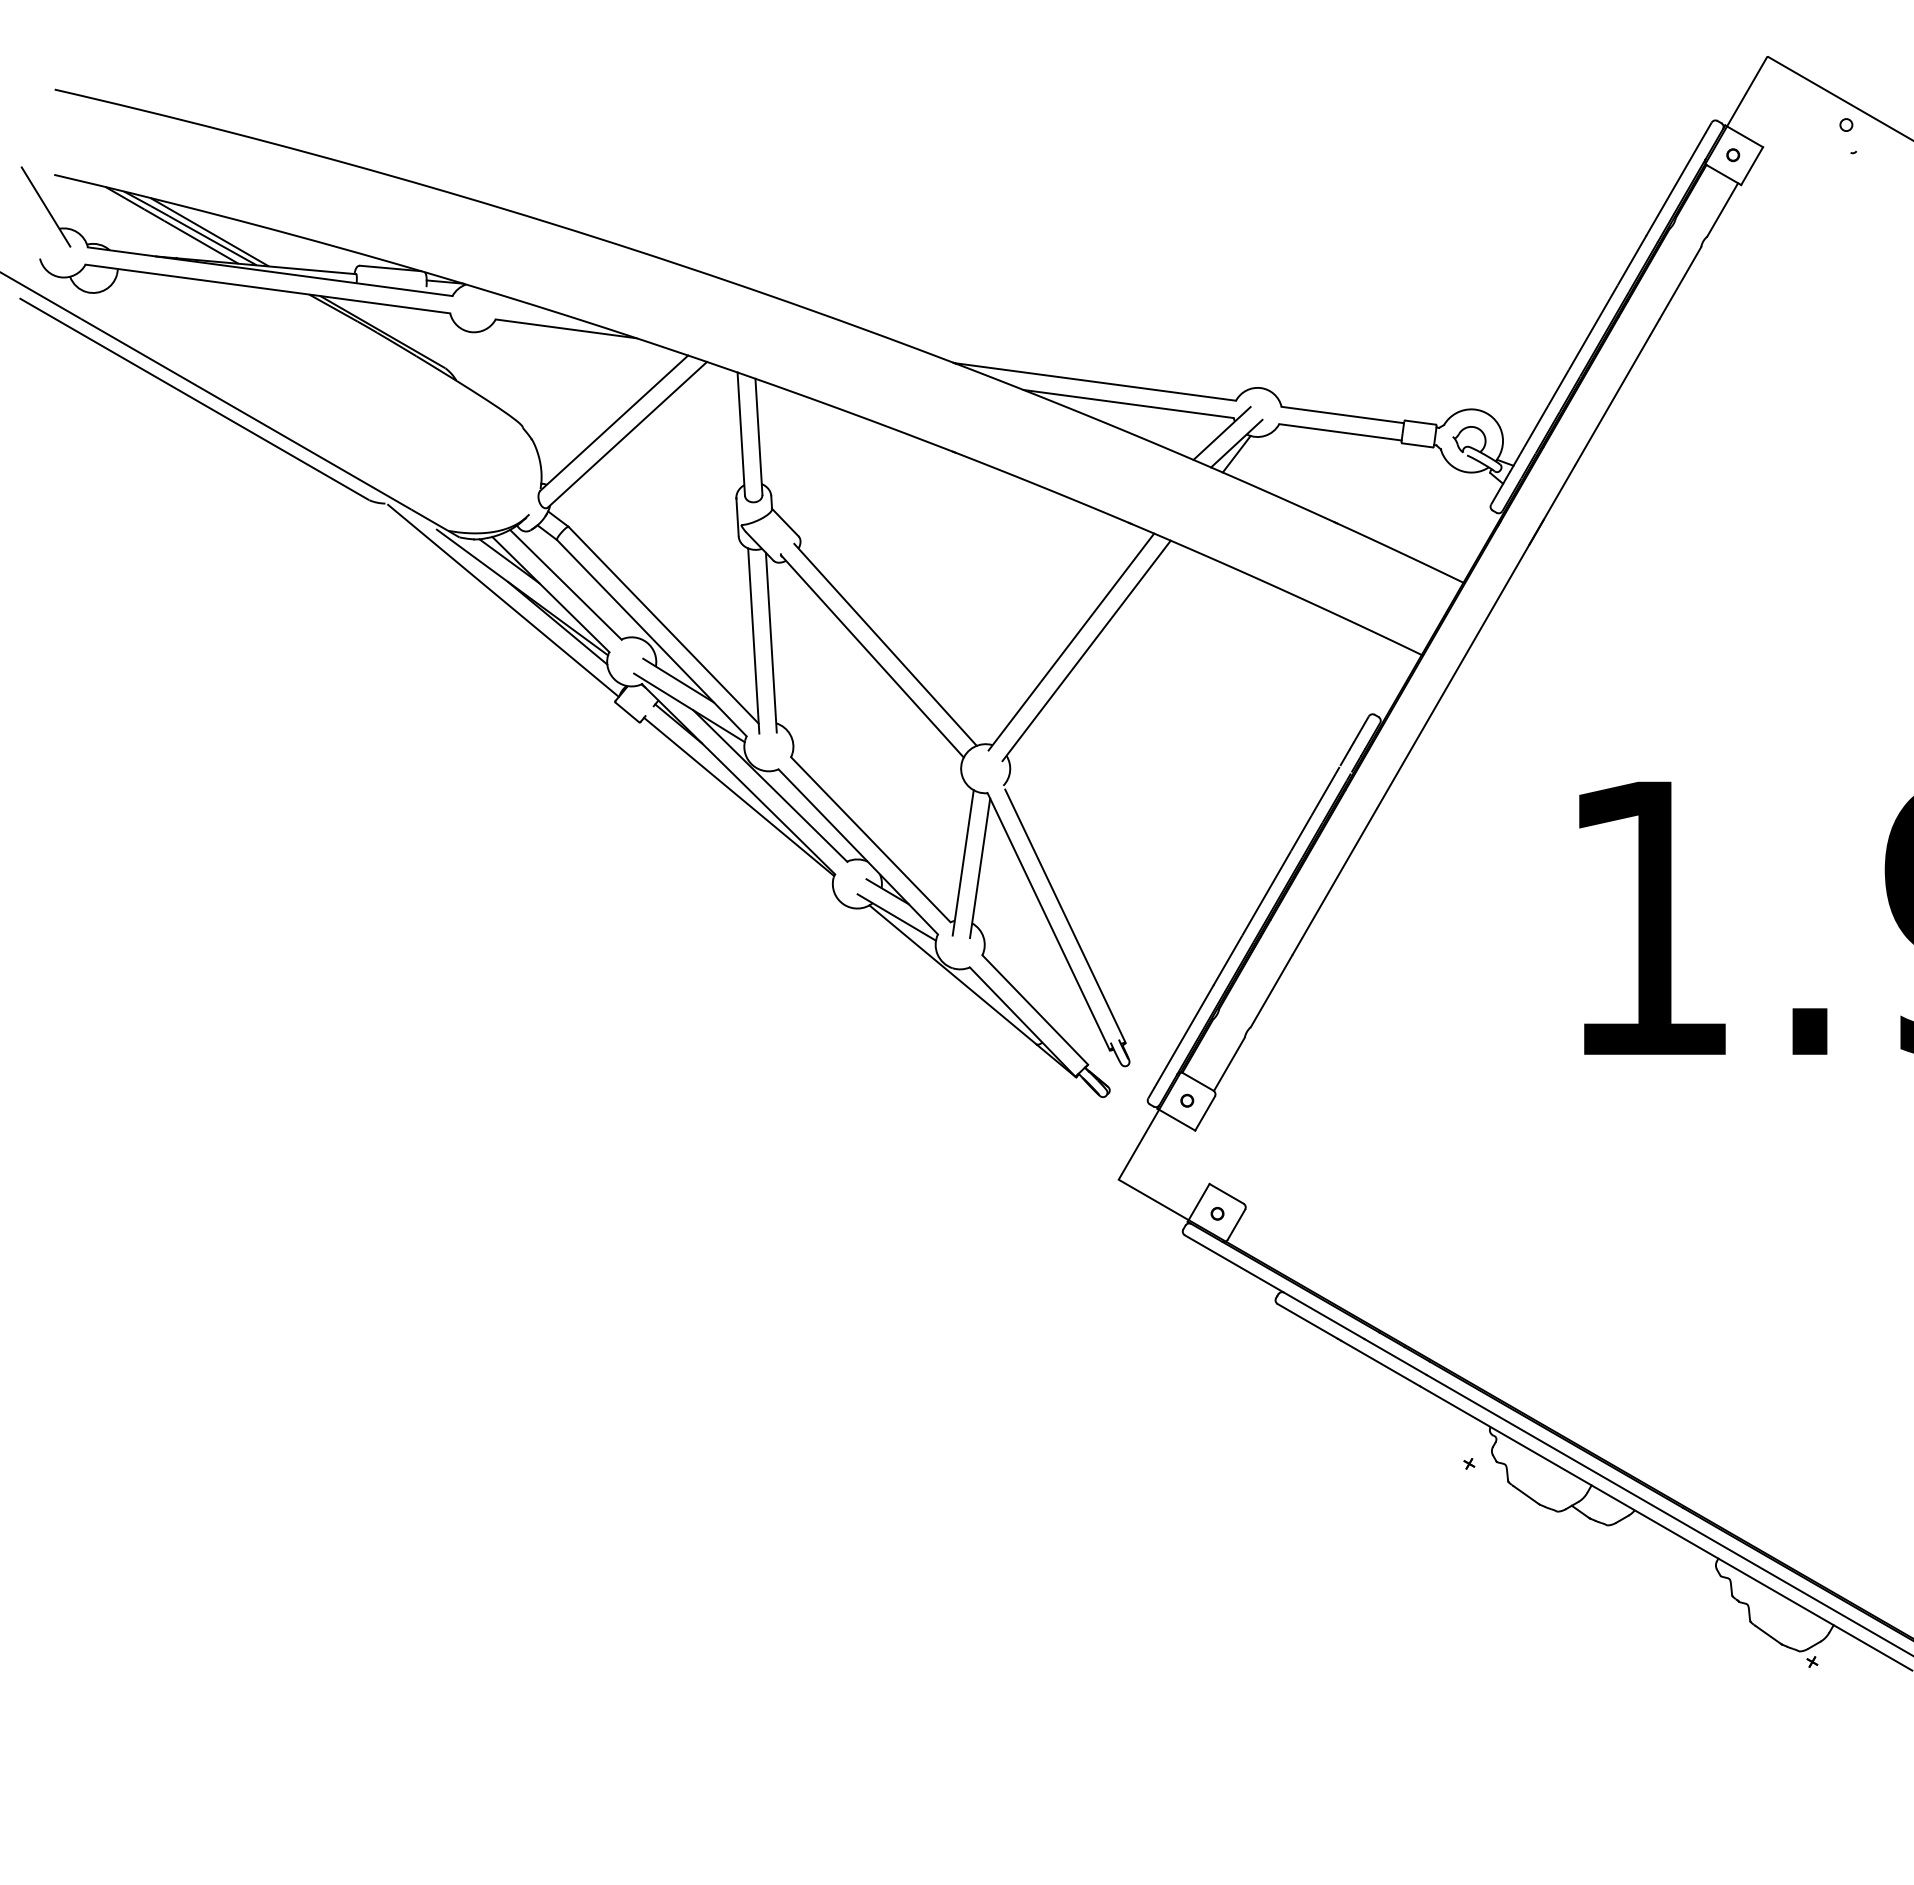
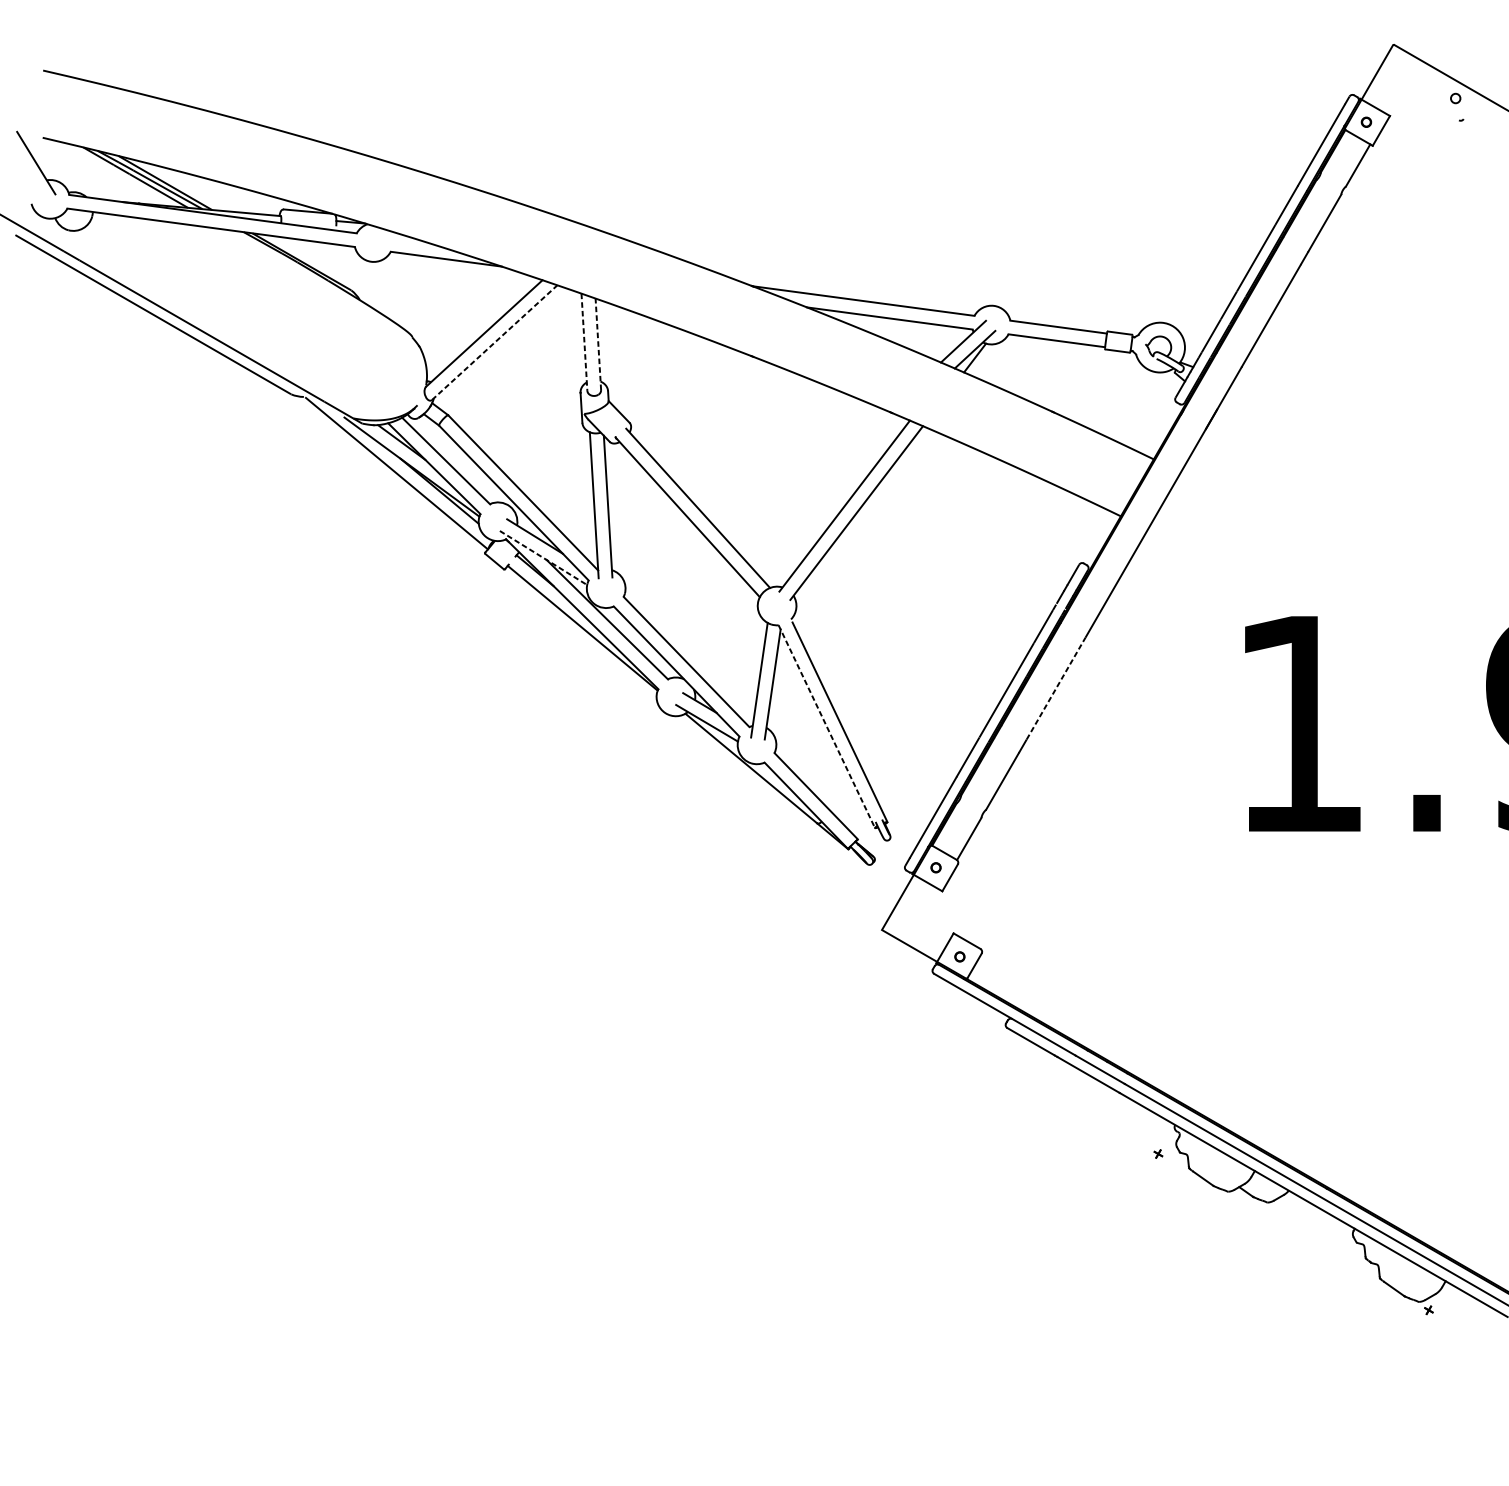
line: (627, 434) -> (494, 342), solid -> dashed
line: (741, 434) -> (584, 342), solid -> dashed
line: (758, 436) -> (598, 344), solid -> dashed
line: (689, 708) -> (543, 558), solid -> dashed
line: (1339, 873) -> (1056, 688), solid -> dashed
line: (1048, 922) -> (826, 727), solid -> dashed

